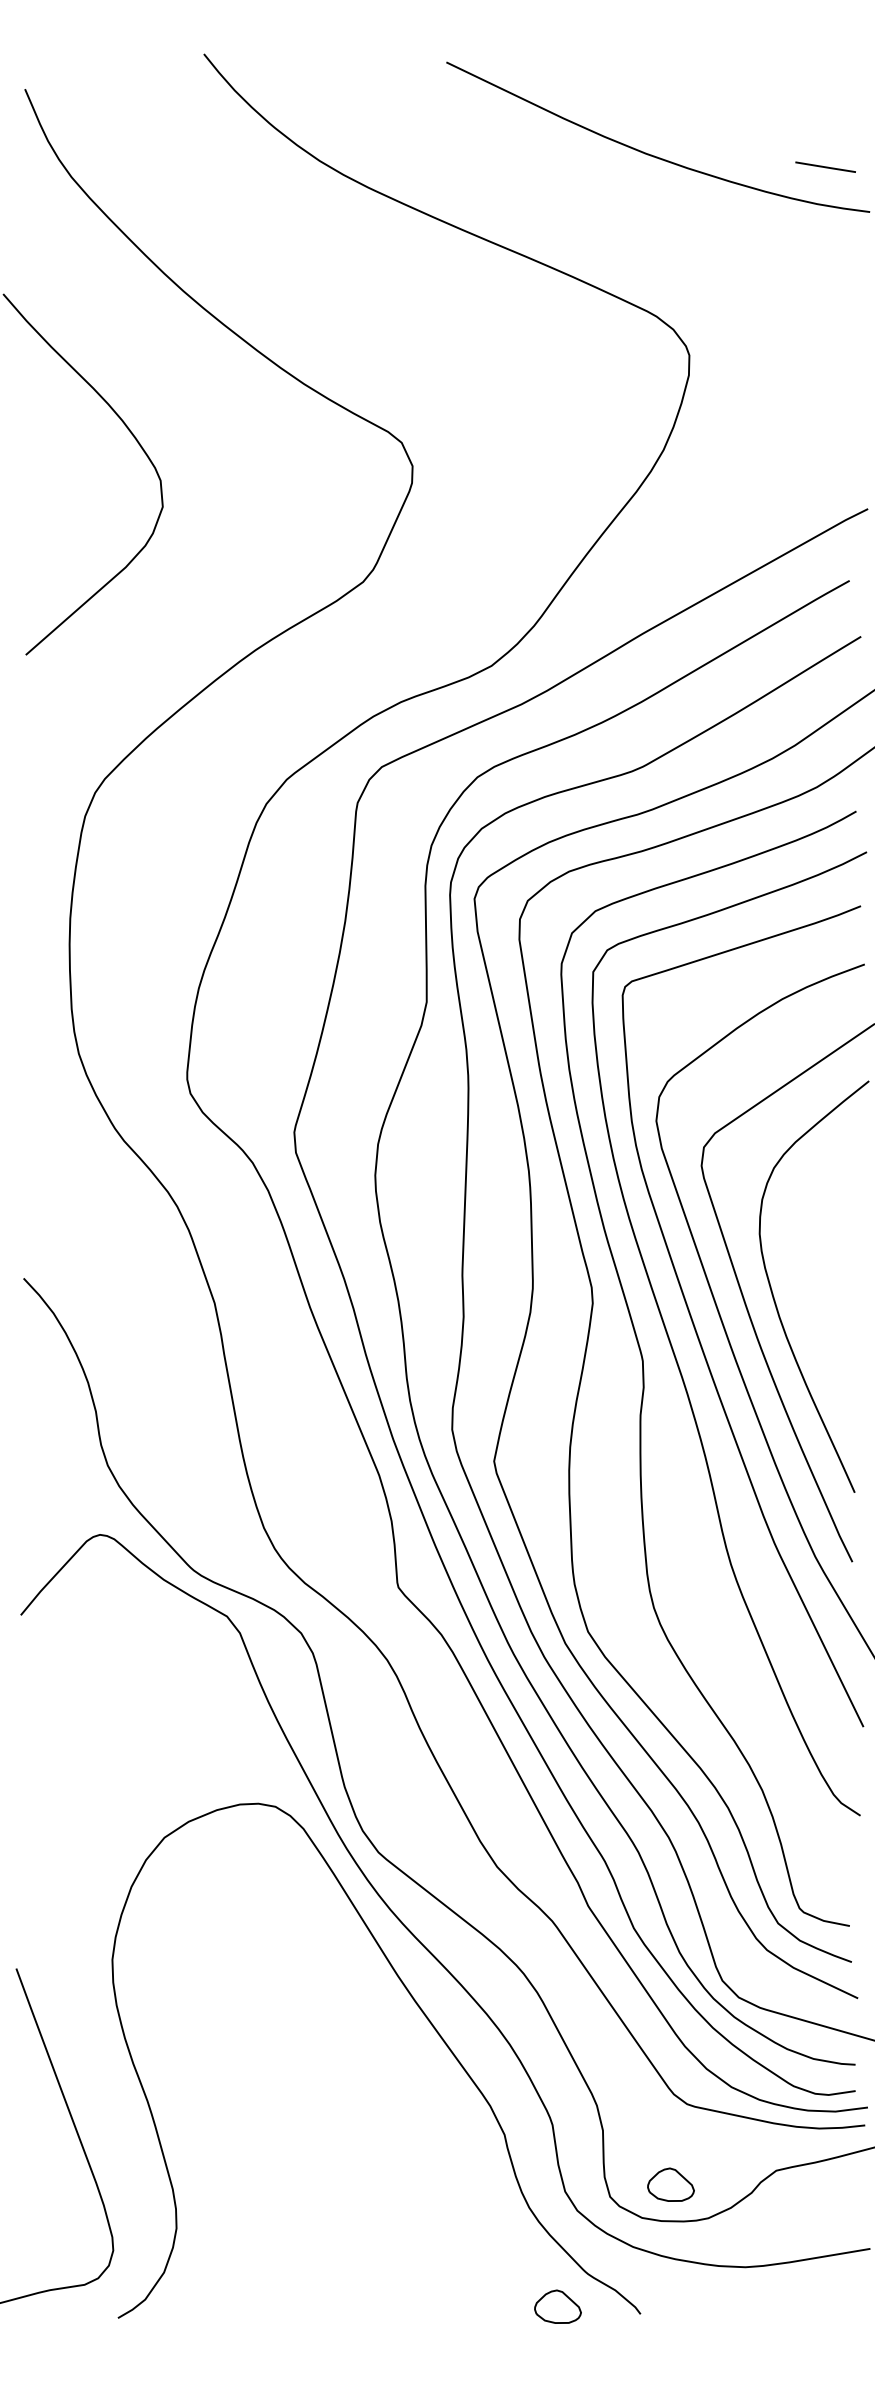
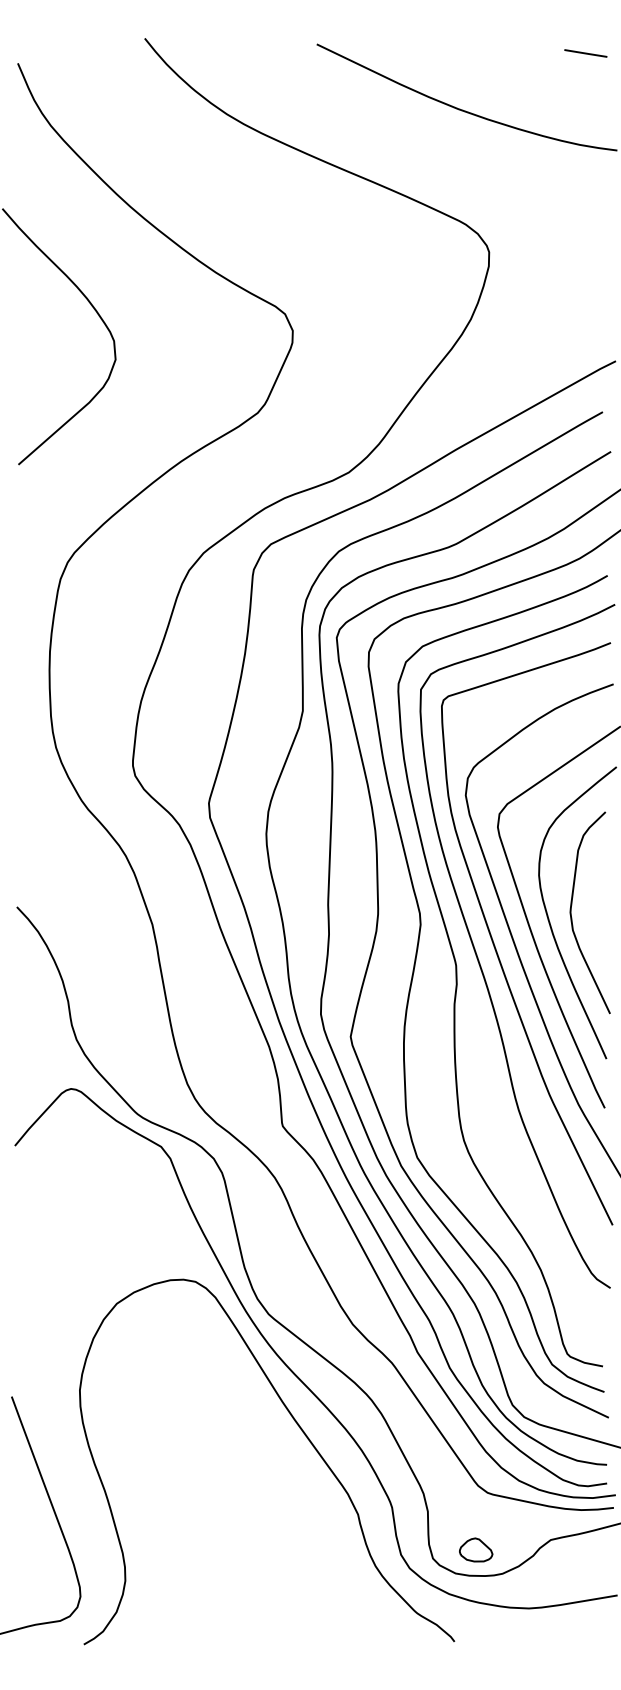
line: (825, 166) -> (585, 52), moved
curve: (805, 1287) -> (571, 913), added
part: (557, 2306) -> (395, 1636), removed

